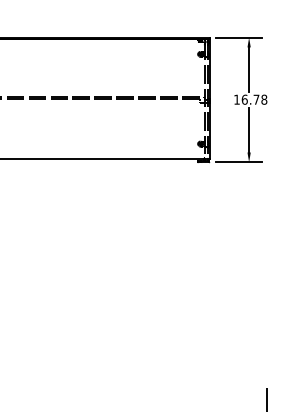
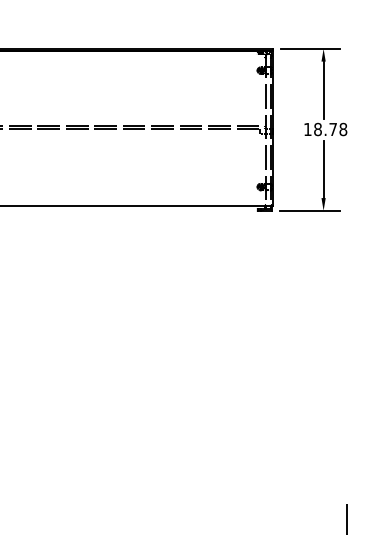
text: (244, 99) -> (317, 129), 16.78 -> 18.78

